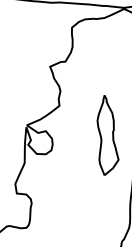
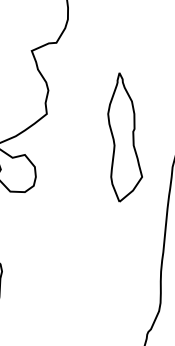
part: (107, 135) -> (124, 137), moved

